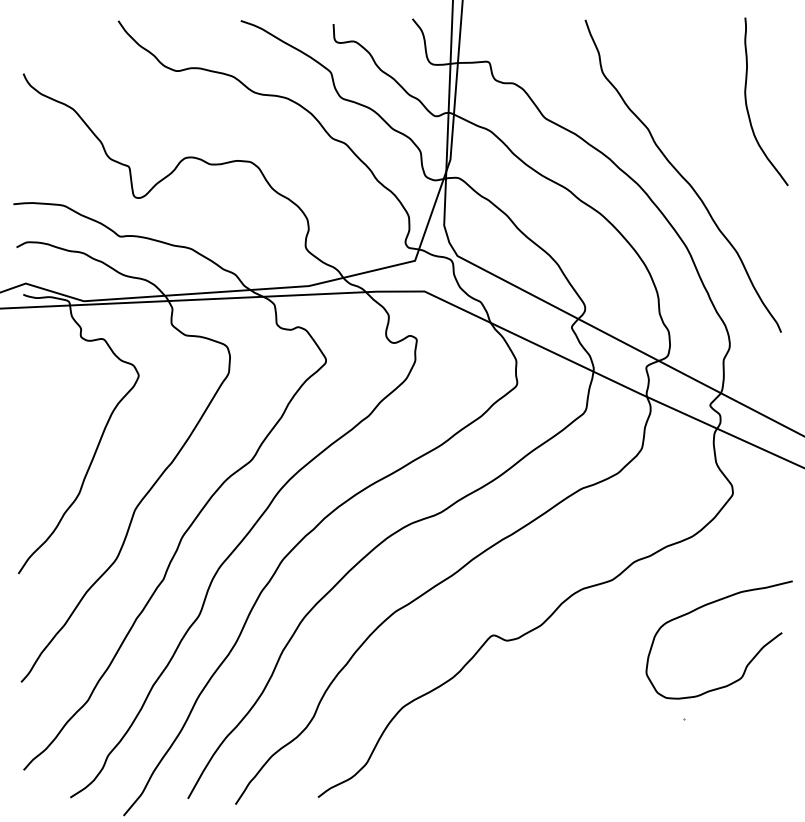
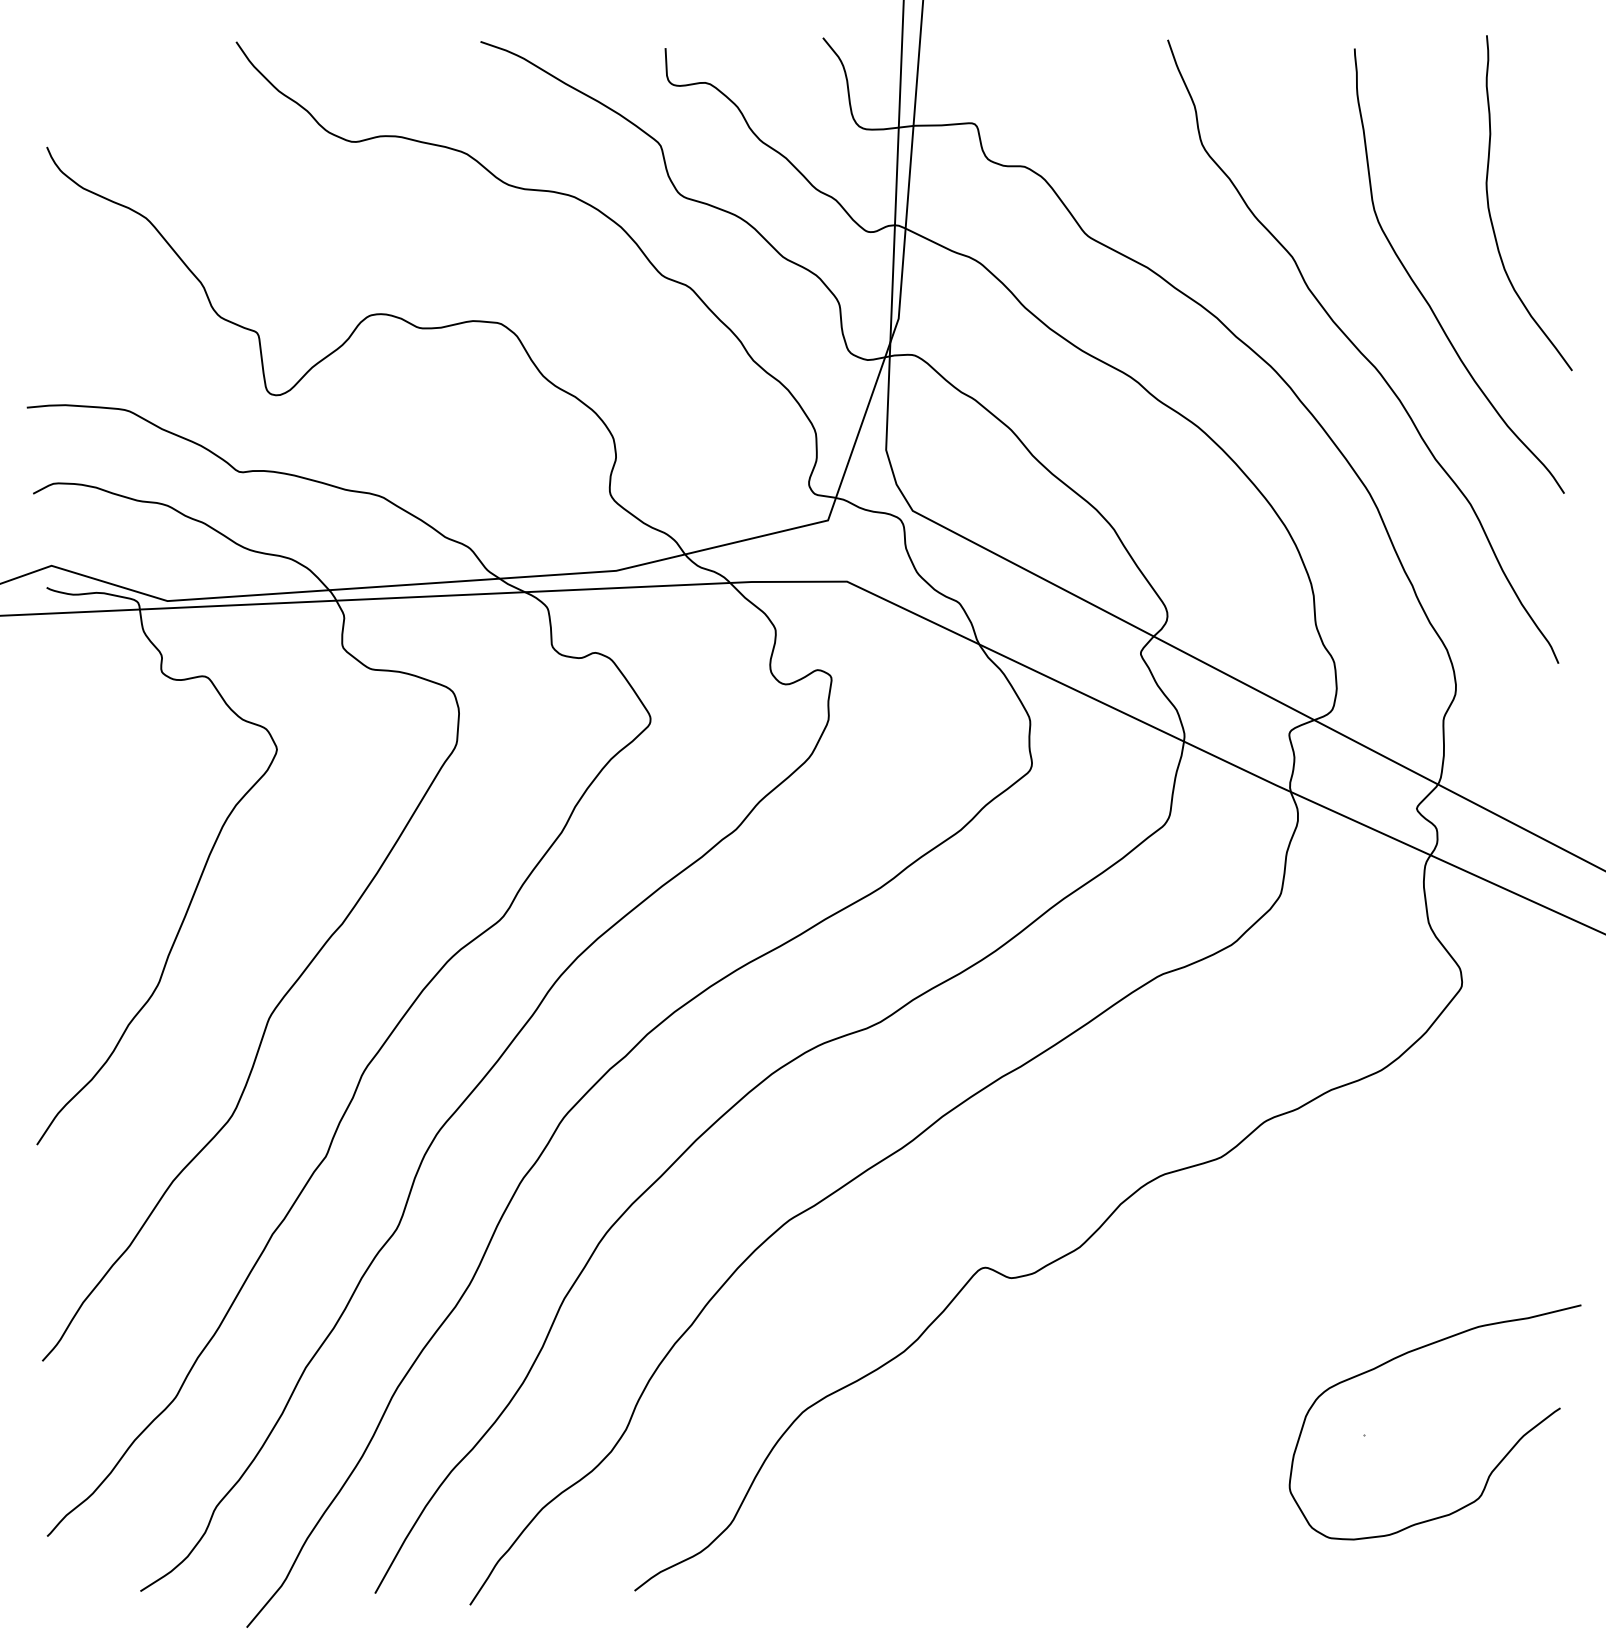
curve: (713, 146) -> (1423, 292), added
curve: (705, 606) -> (1407, 1355), moved

